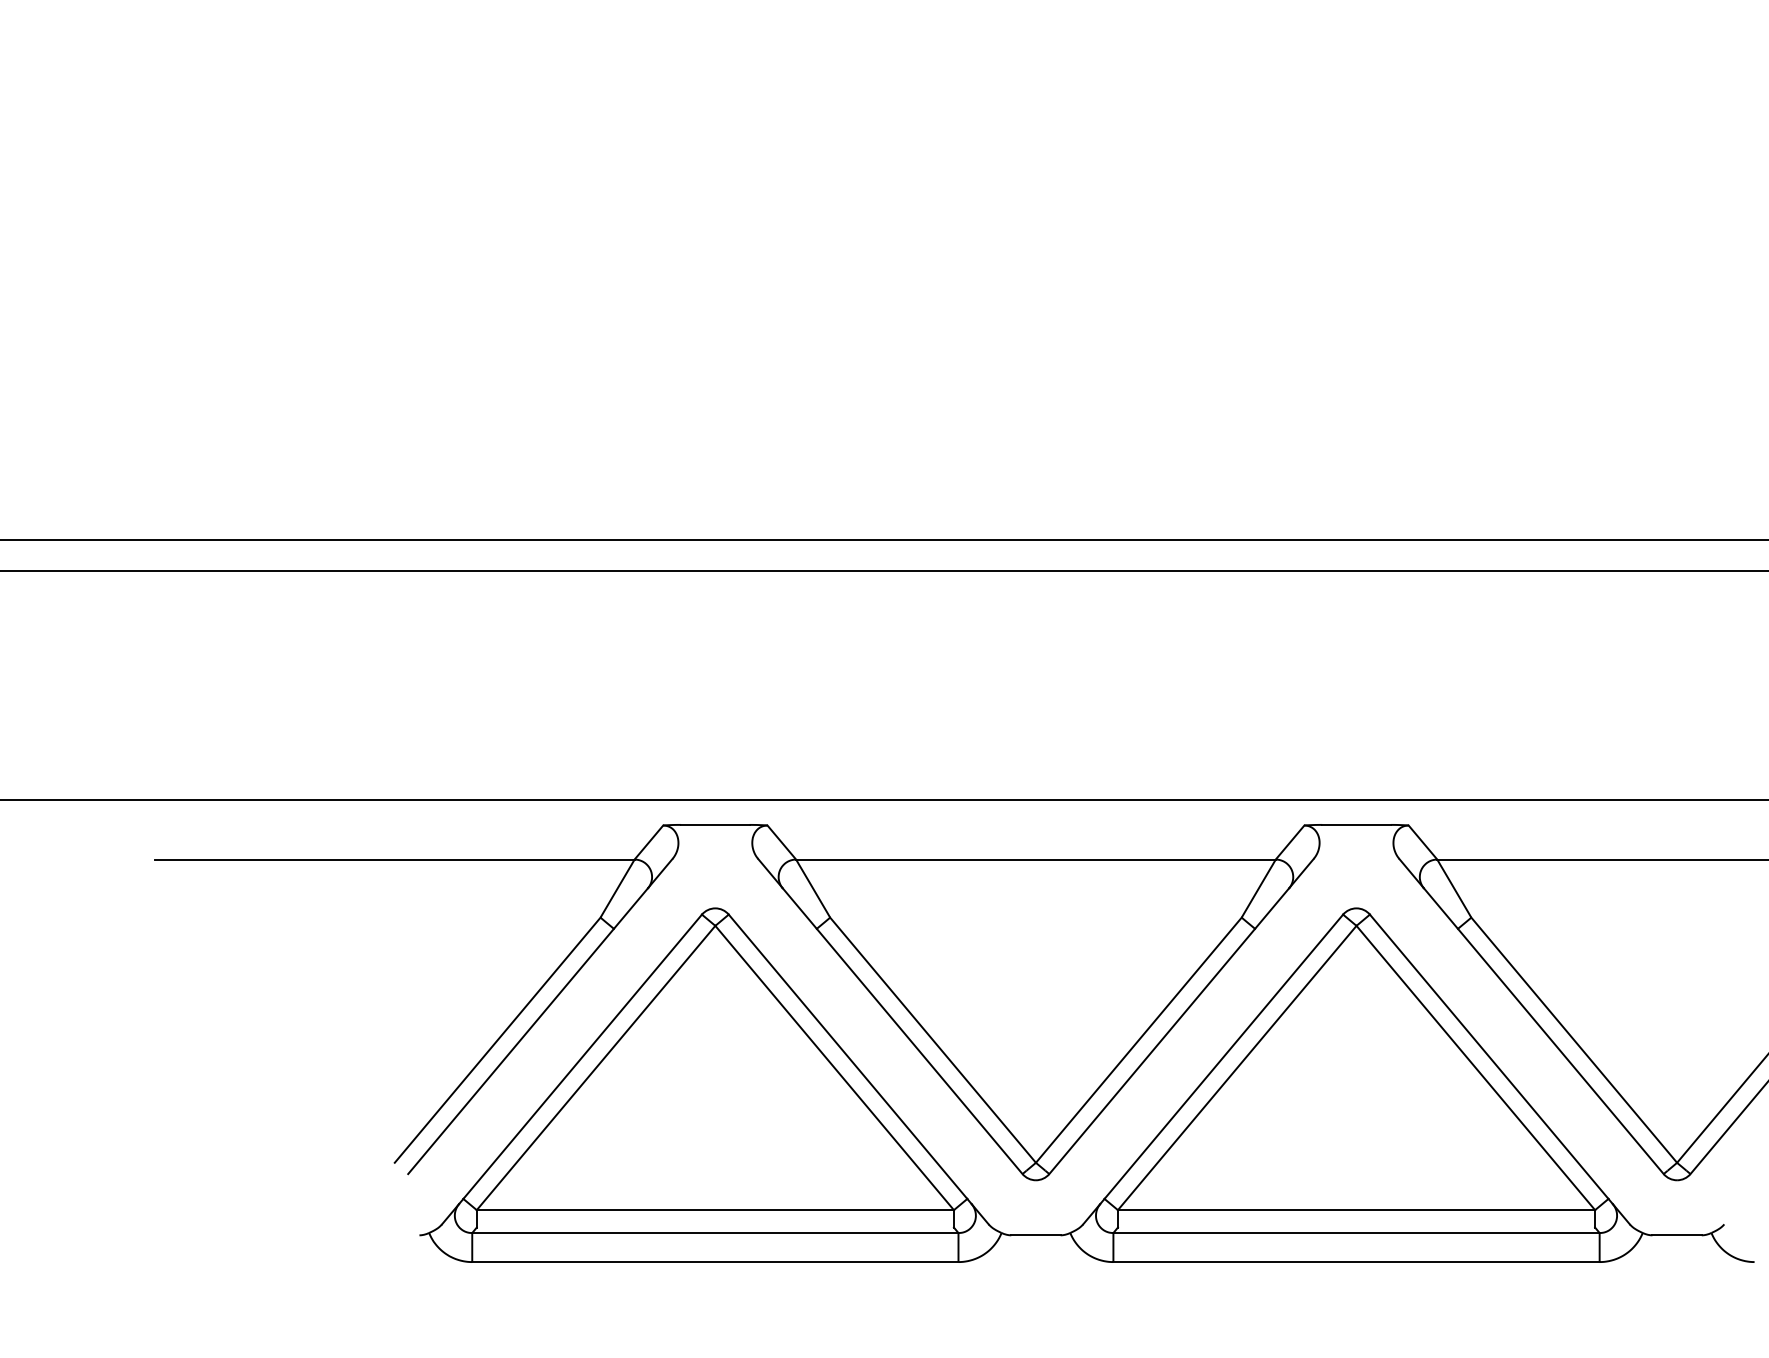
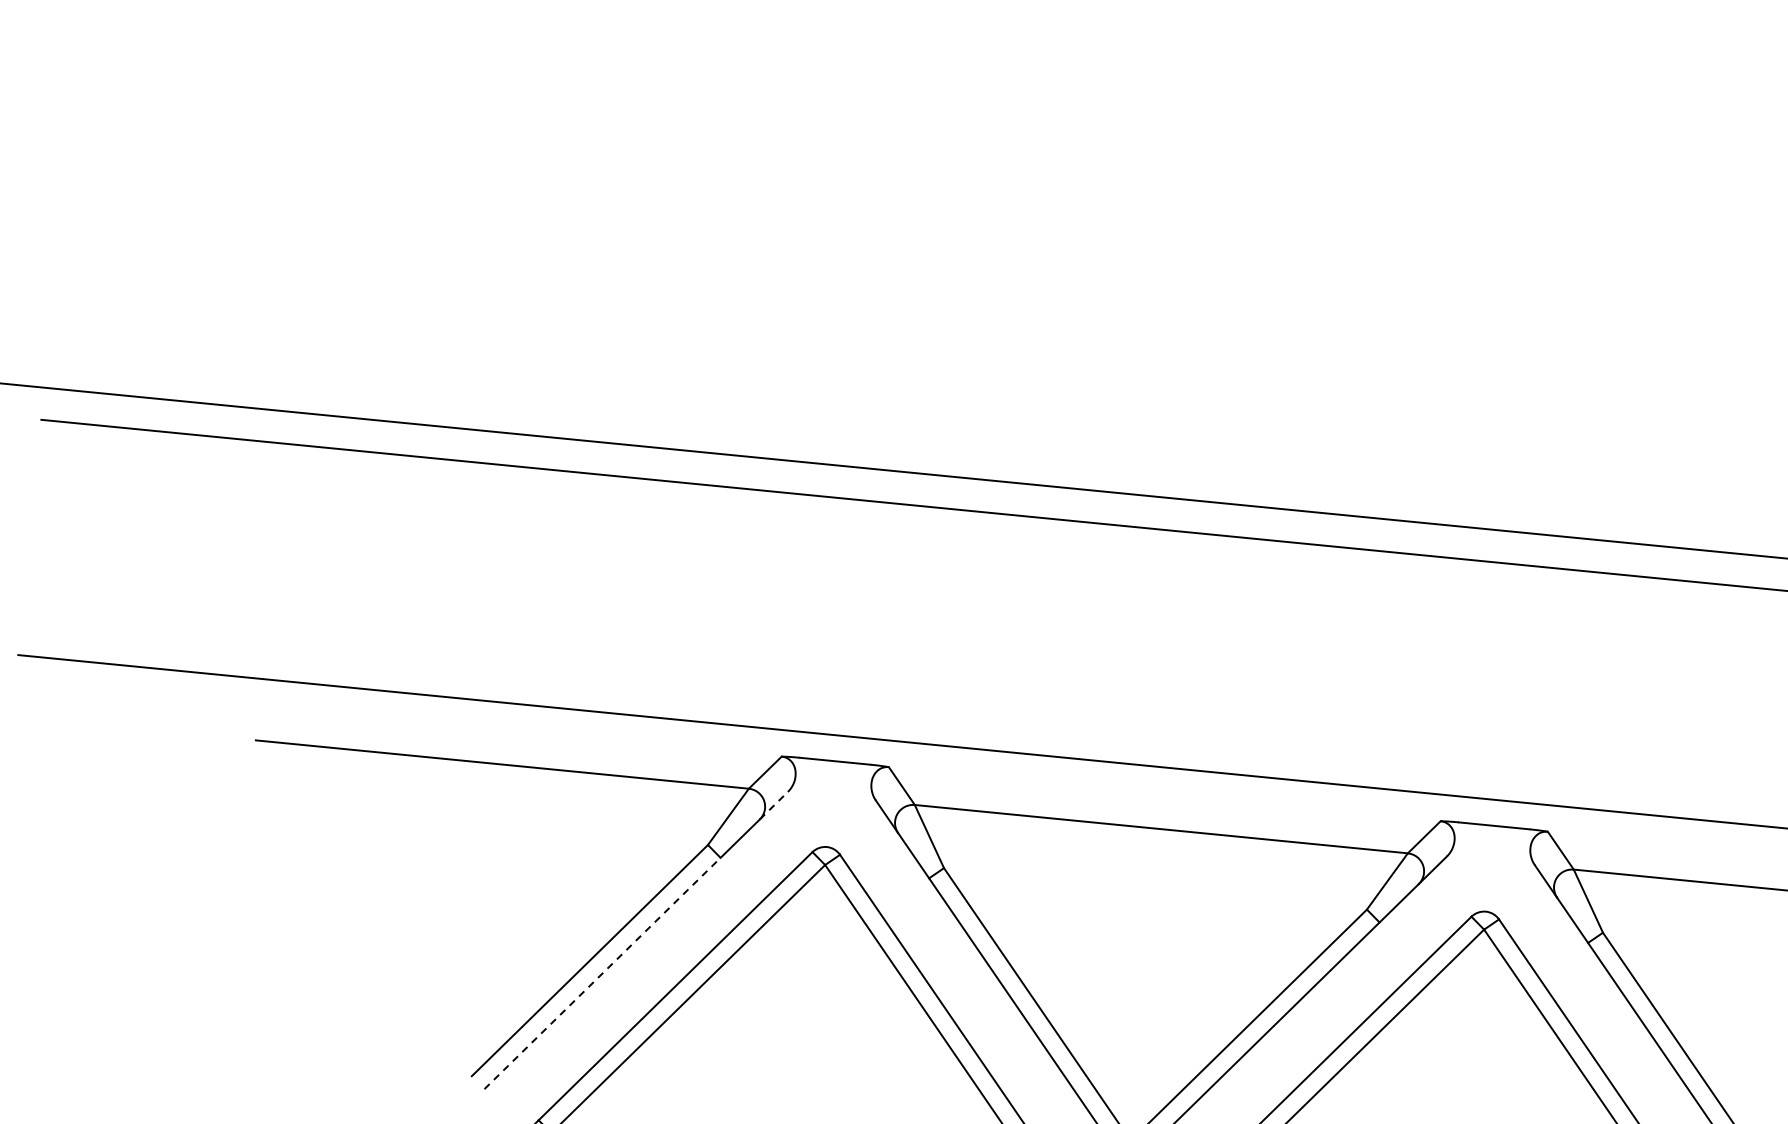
line: (660, 873) -> (774, 805), solid -> dashed
line: (511, 1051) -> (602, 973), solid -> dashed

